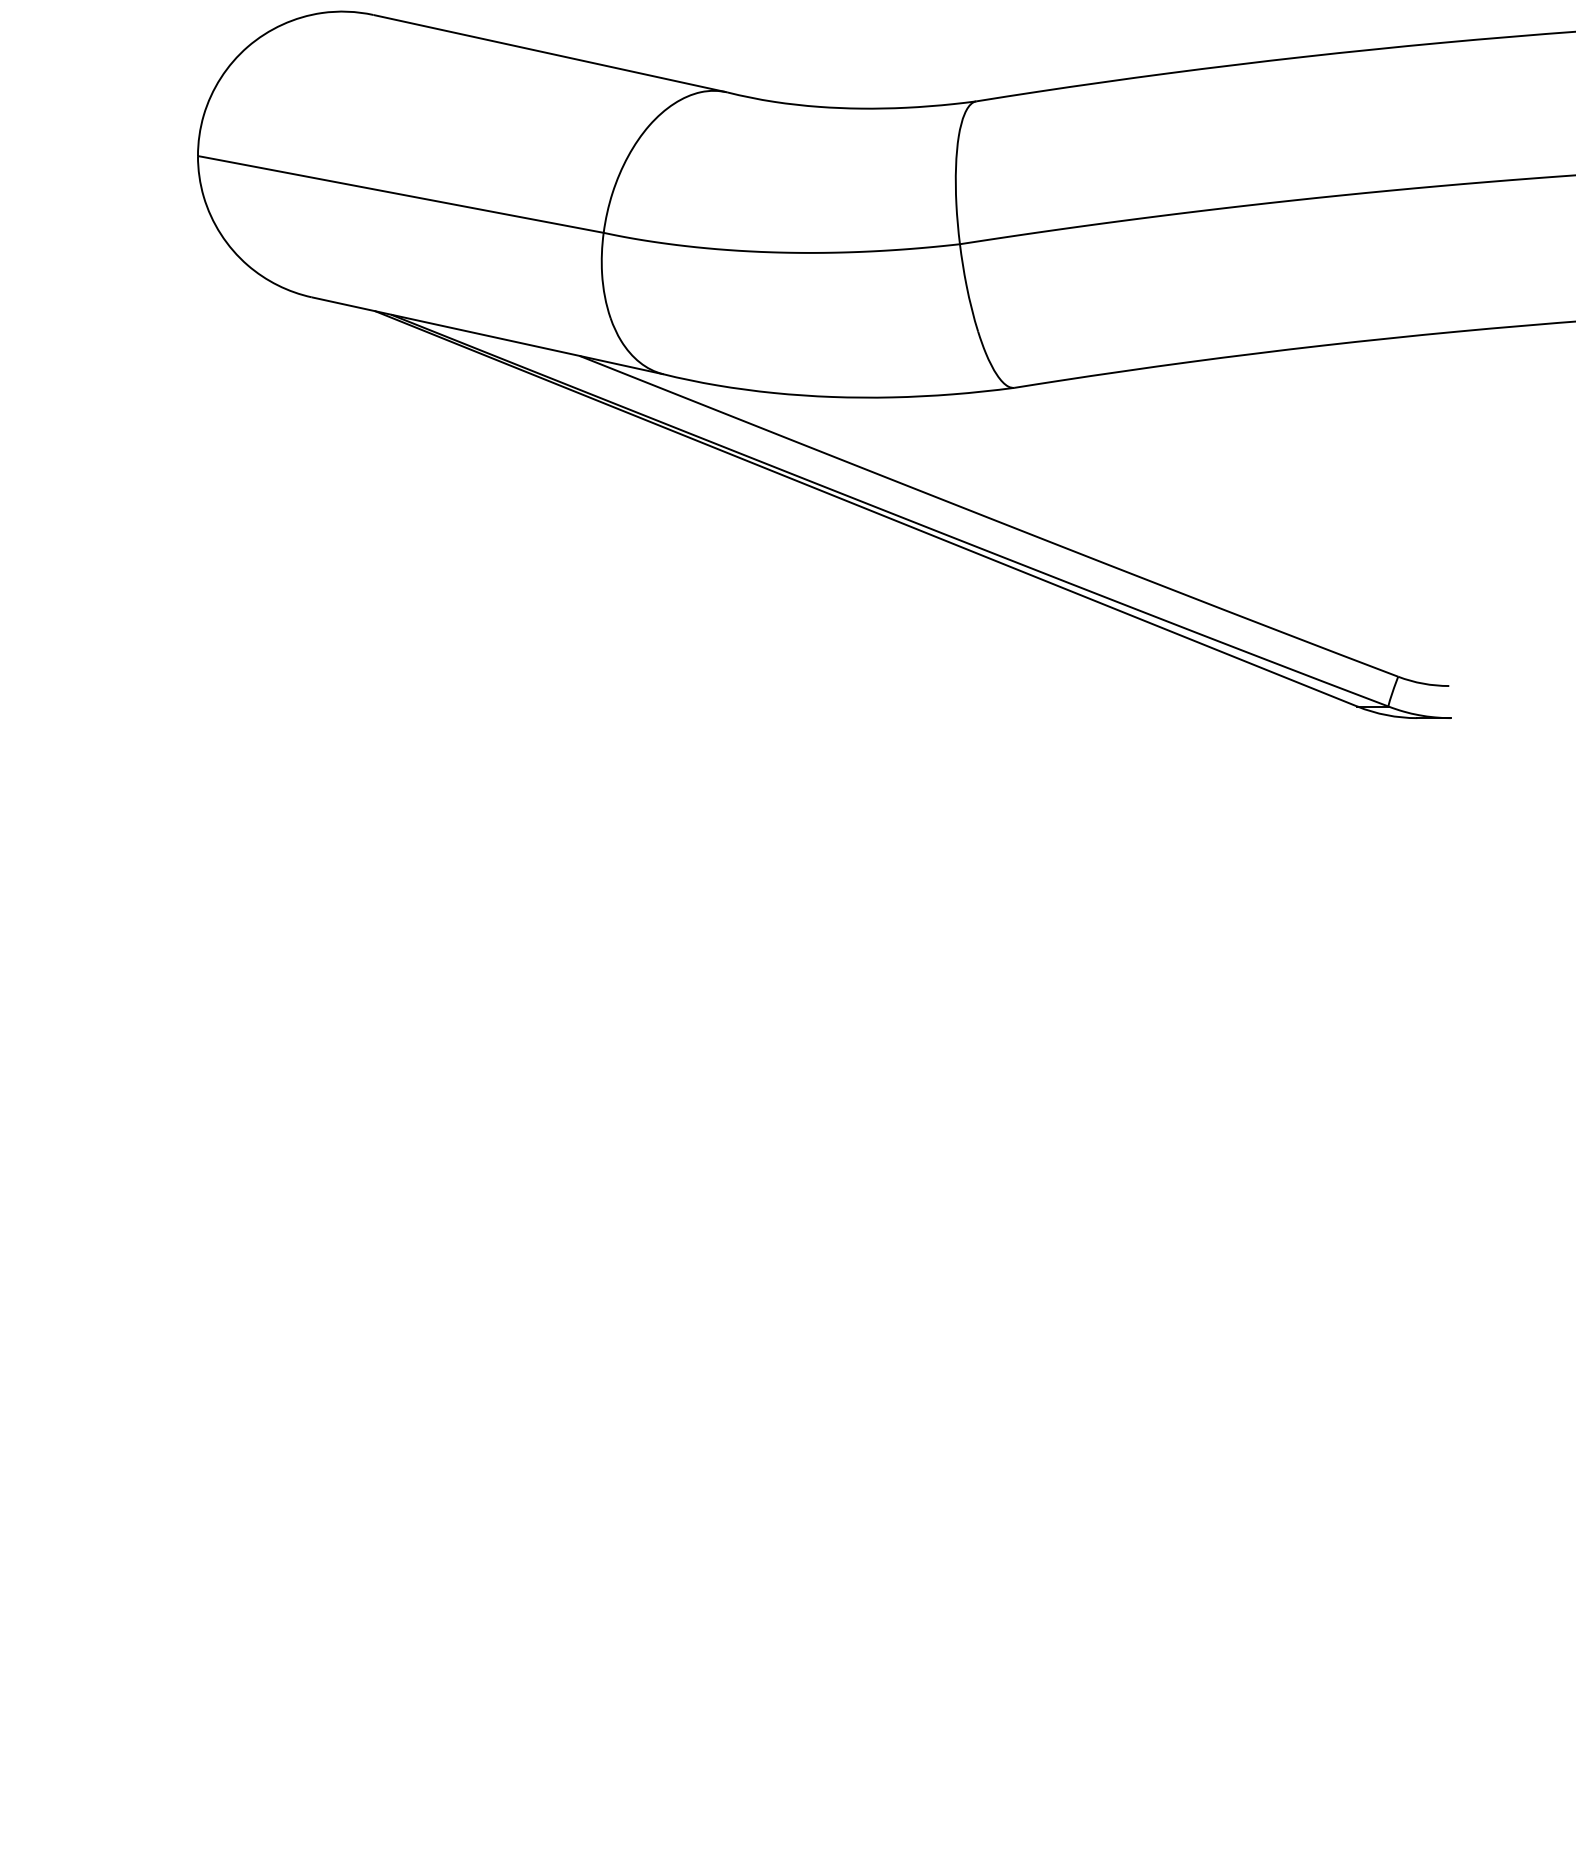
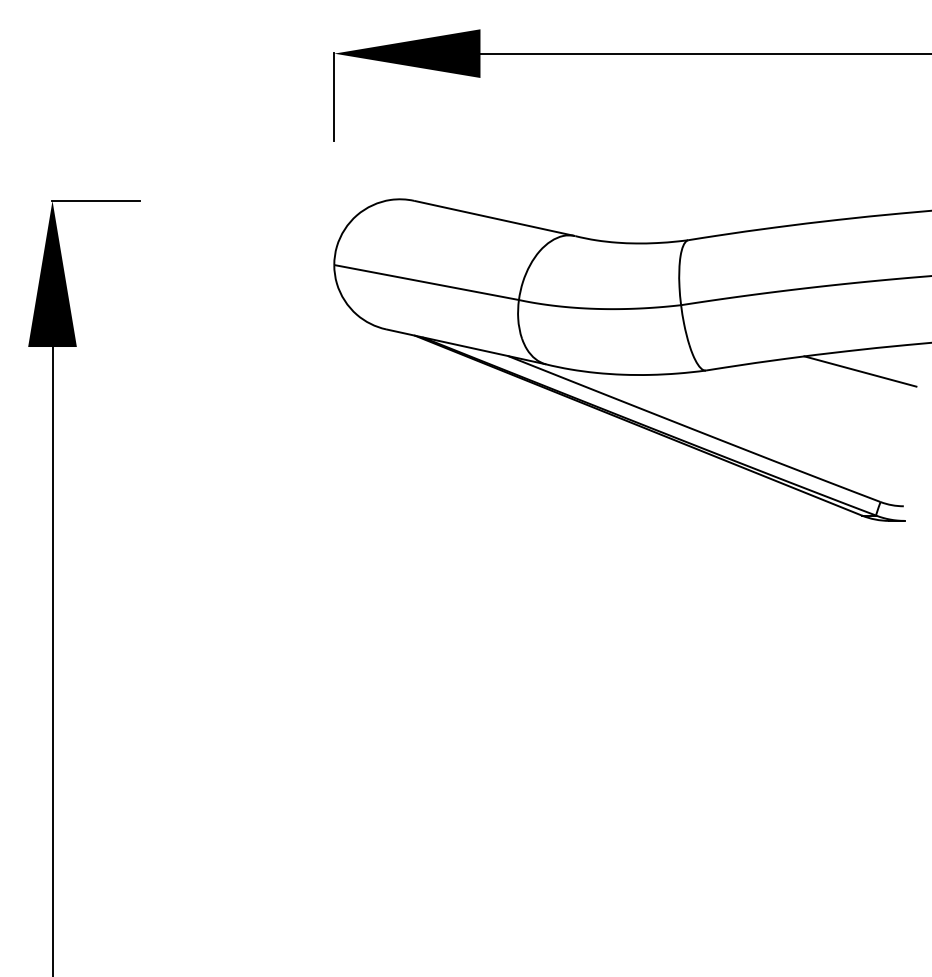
line: (1354, 389) -> (860, 371), added

